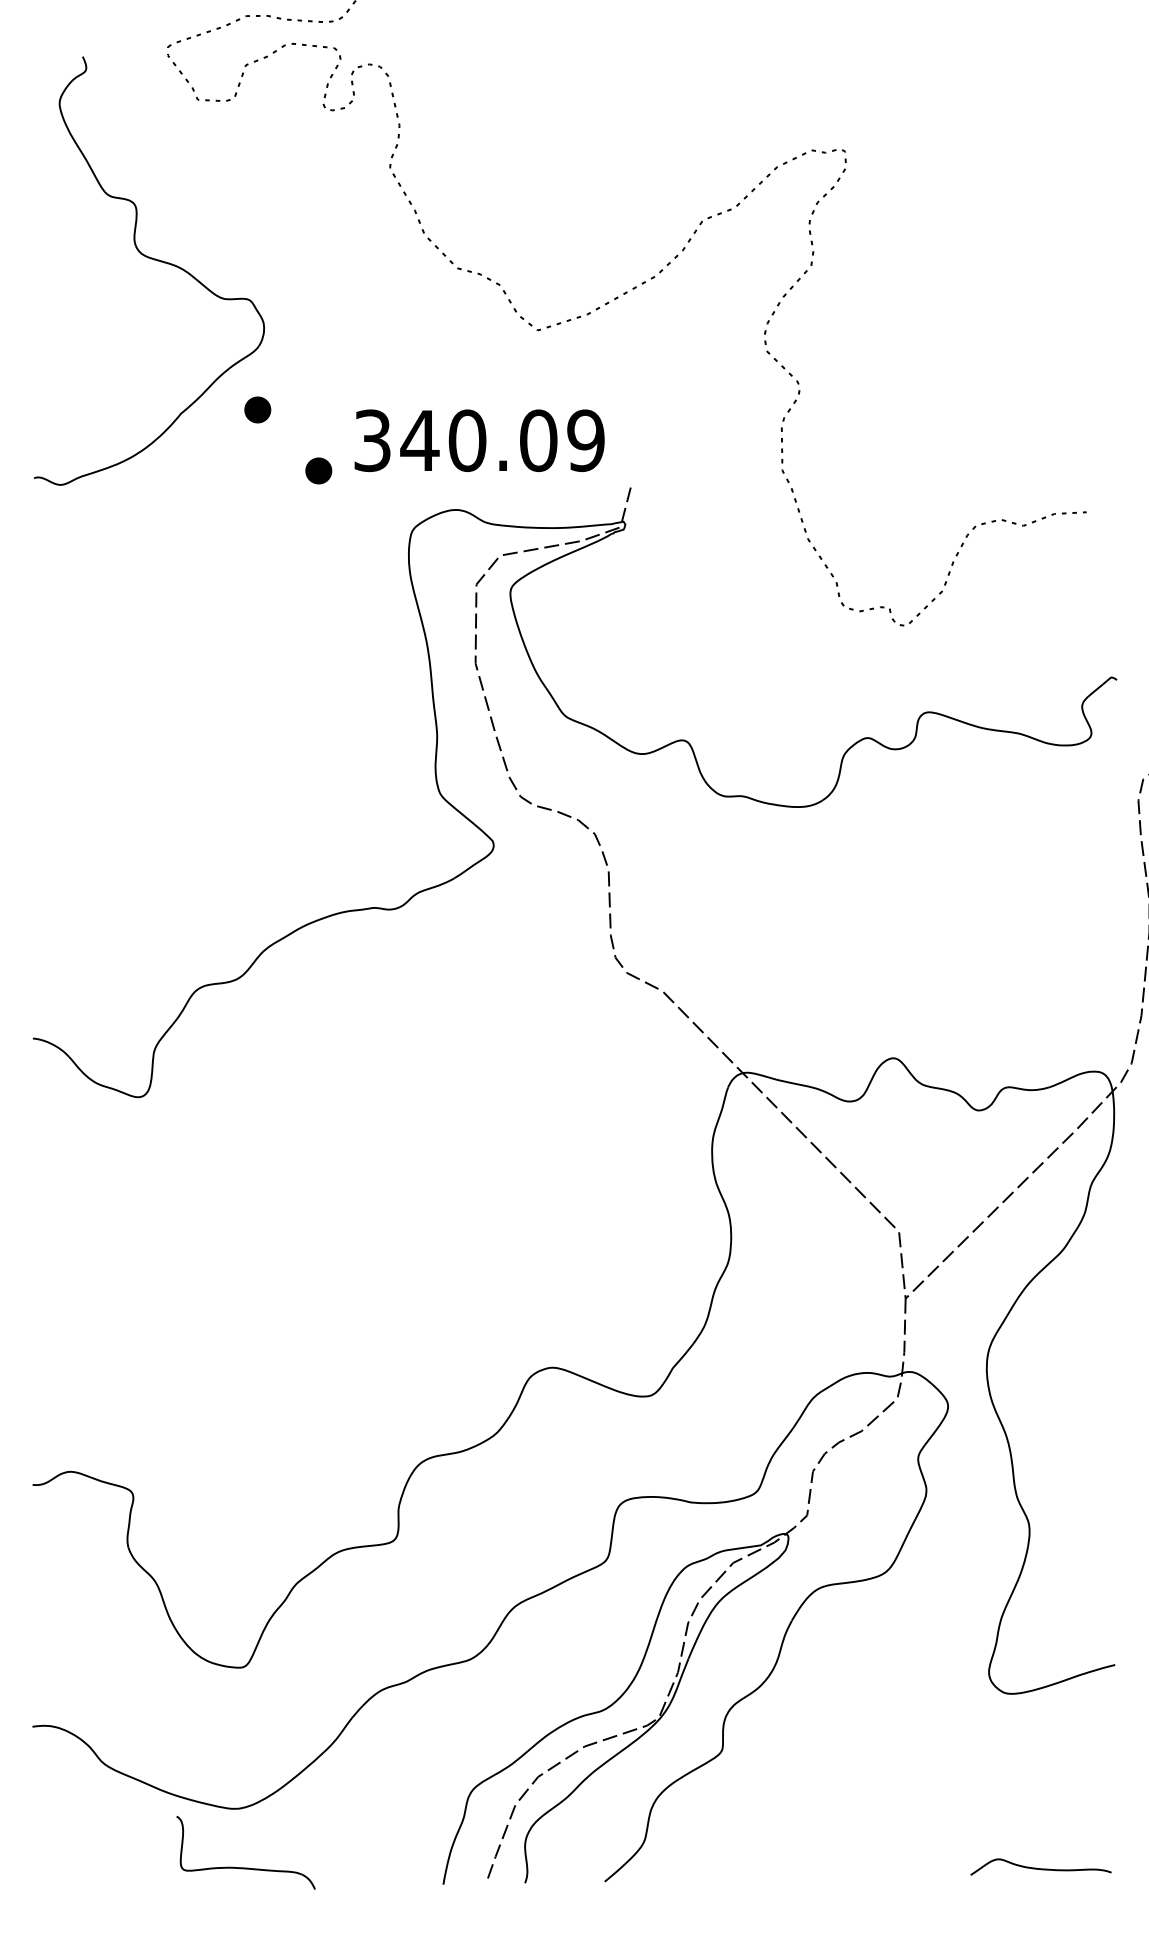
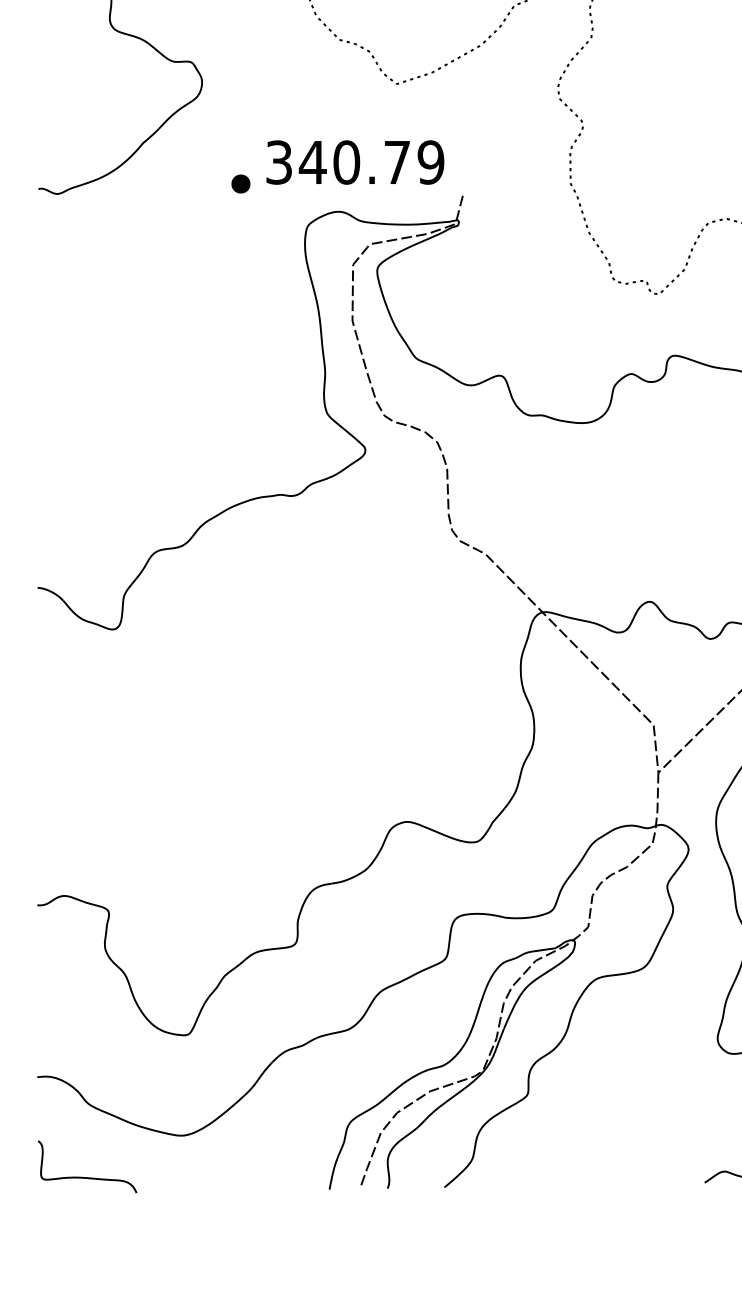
part: (257, 409) -> (197, 140), removed
text: (538, 440) -> (397, 162), 340.09 -> 340.79
part: (245, 1867) -> (87, 1177), moved

